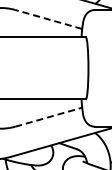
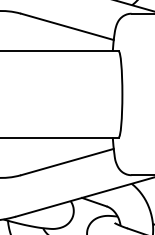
line: (48, 19) -> (67, 26), dashed -> solid
line: (48, 117) -> (67, 162), dashed -> solid

